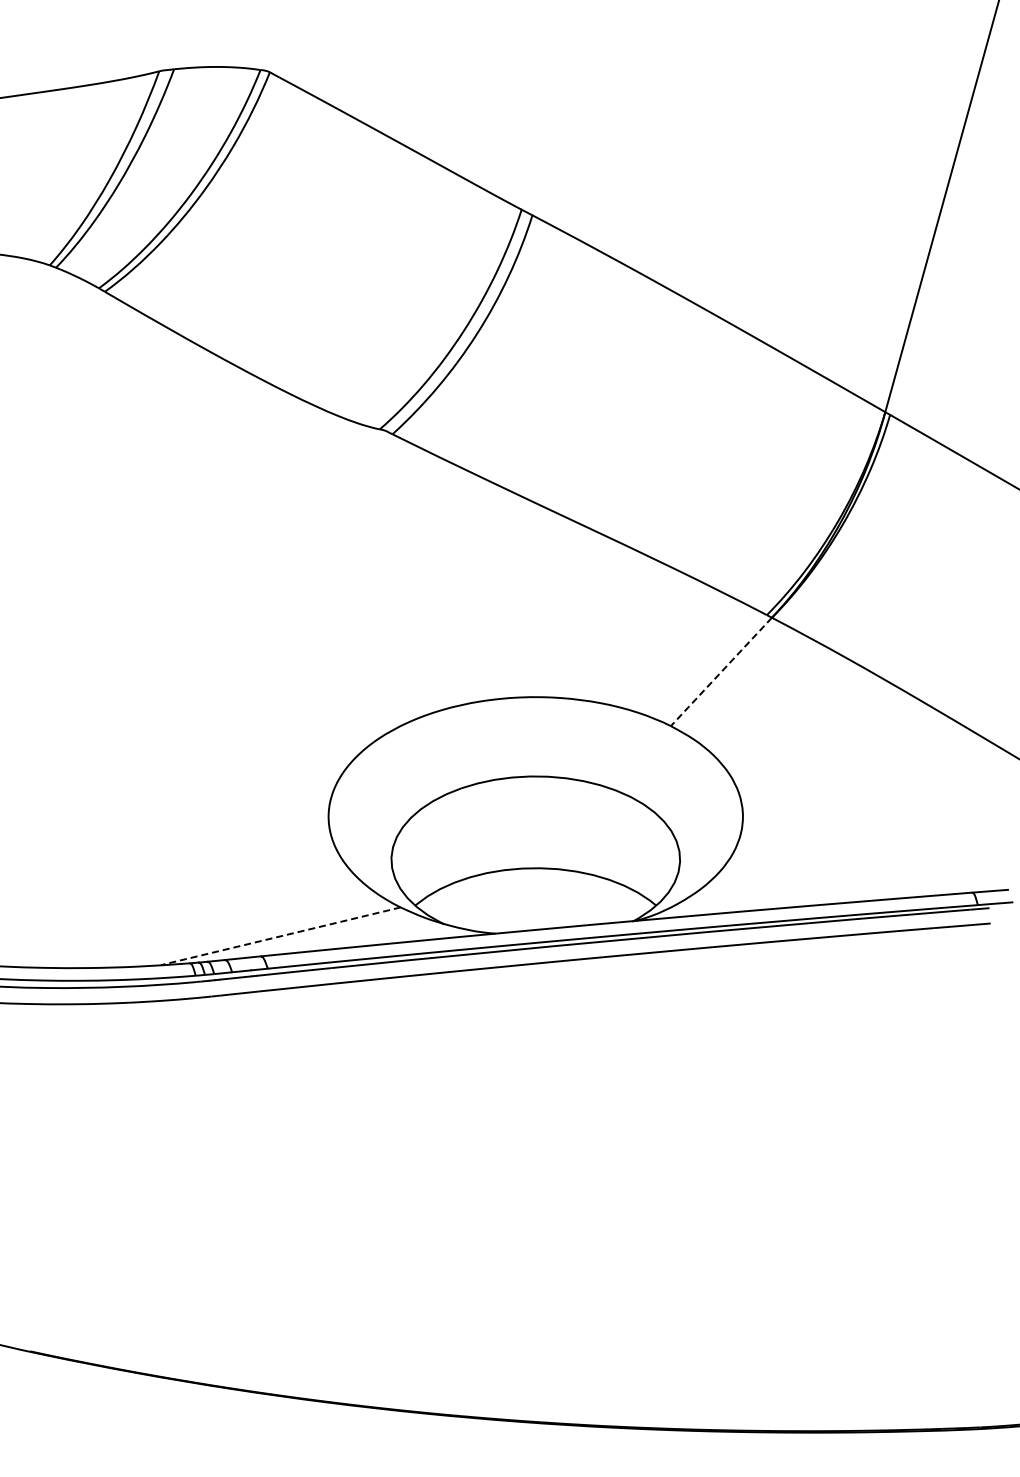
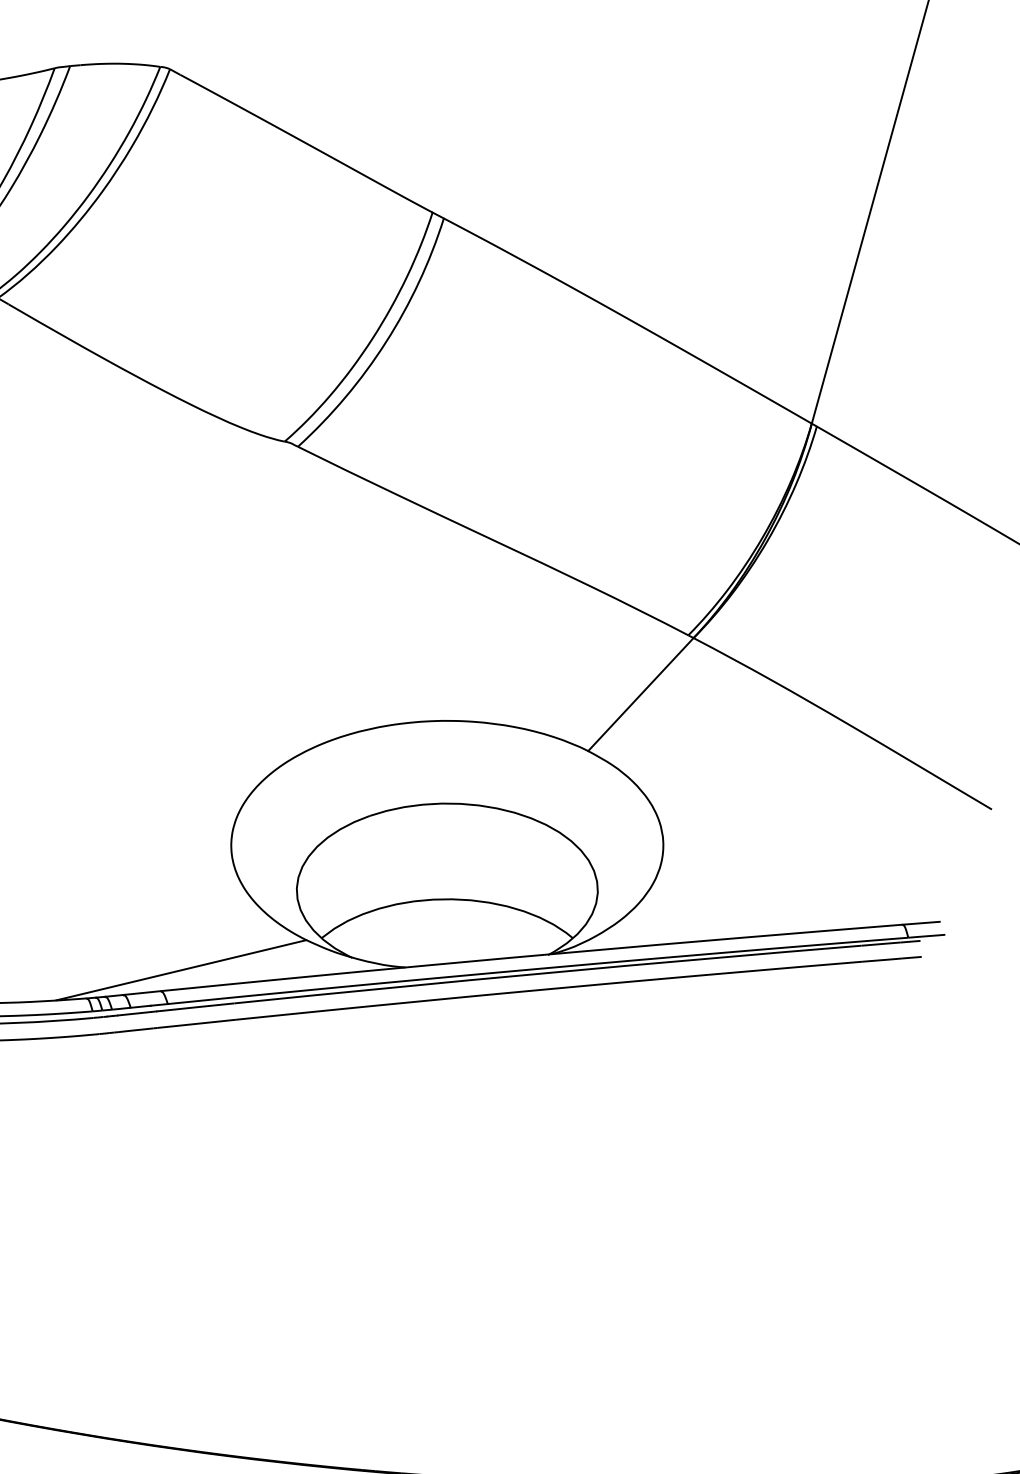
line: (721, 672) -> (640, 695), dashed -> solid
line: (280, 936) -> (181, 970), dashed -> solid

